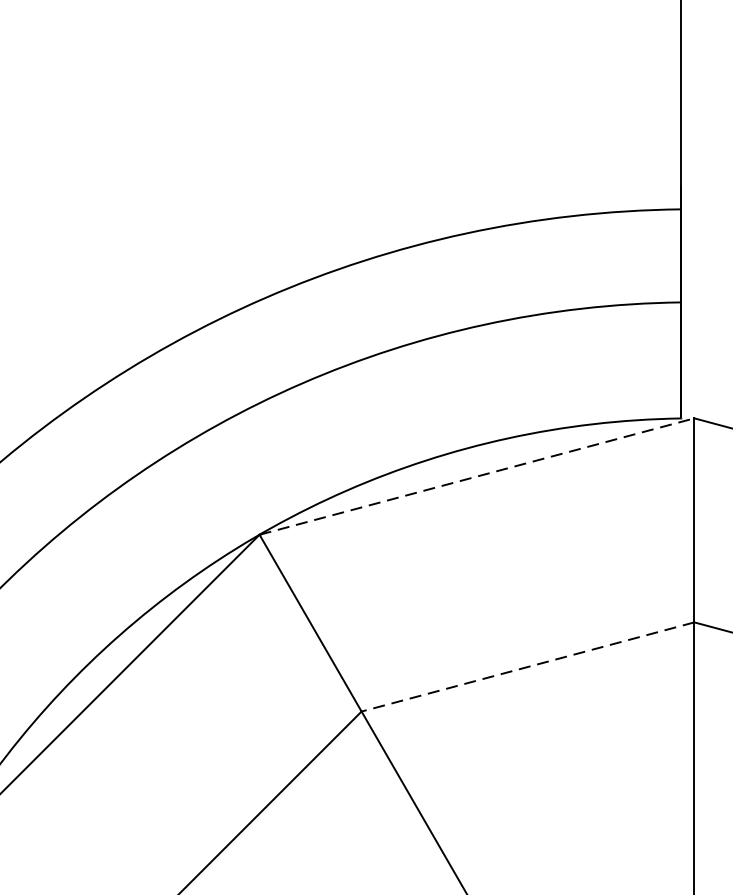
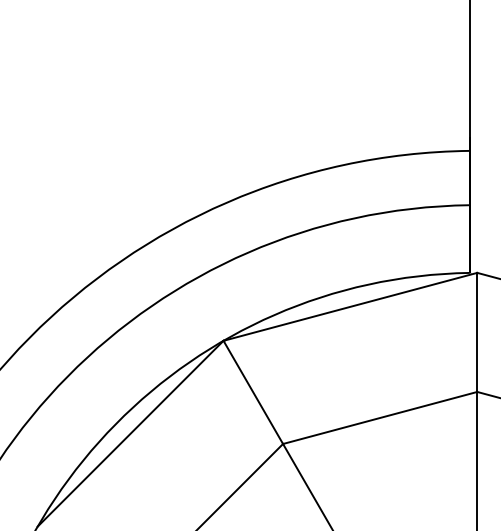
line: (477, 475) -> (350, 306), dashed -> solid
line: (528, 666) -> (380, 417), dashed -> solid

